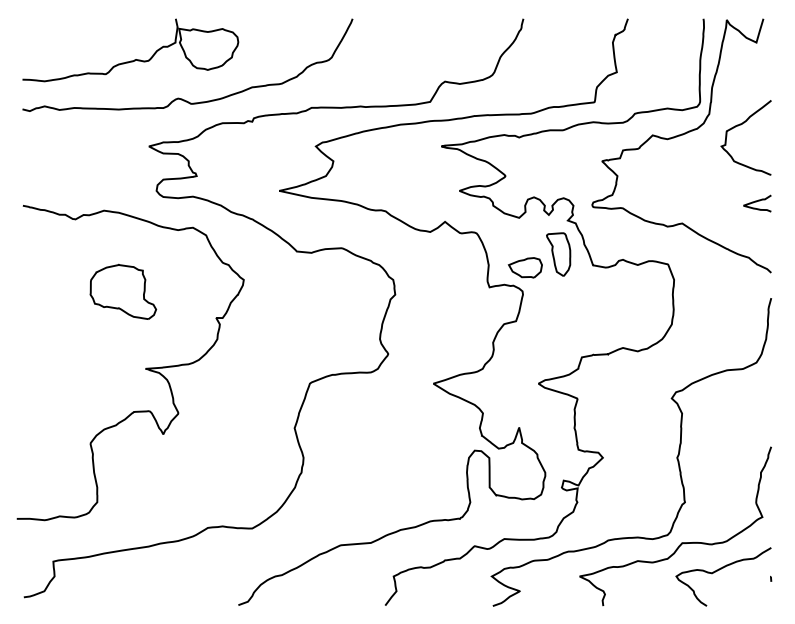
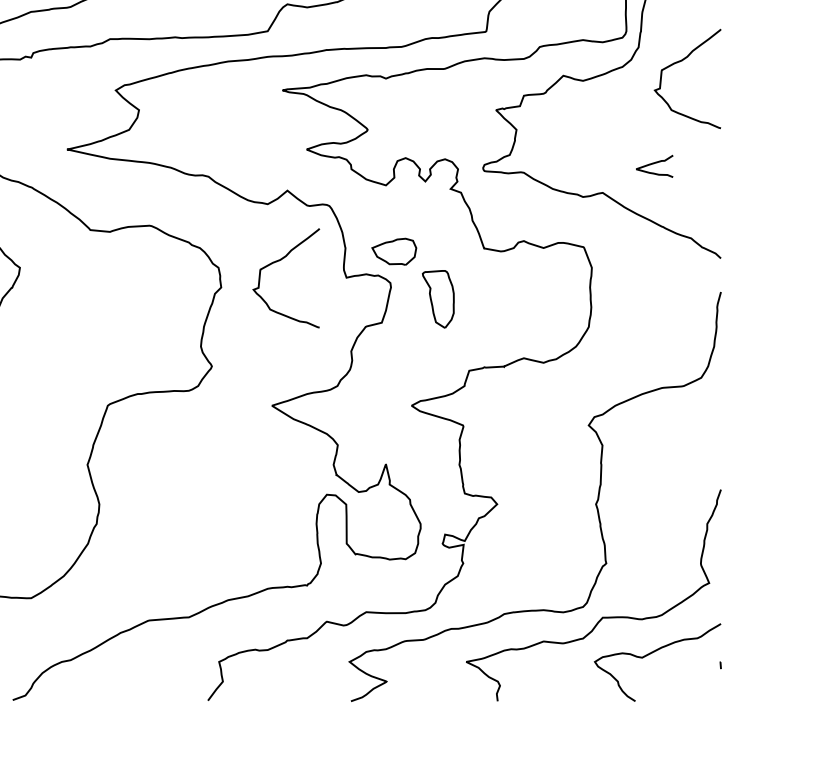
curve: (756, 202) -> (653, 164), moved
part: (558, 254) -> (438, 299), moved
curve: (439, 275) -> (280, 261), added

